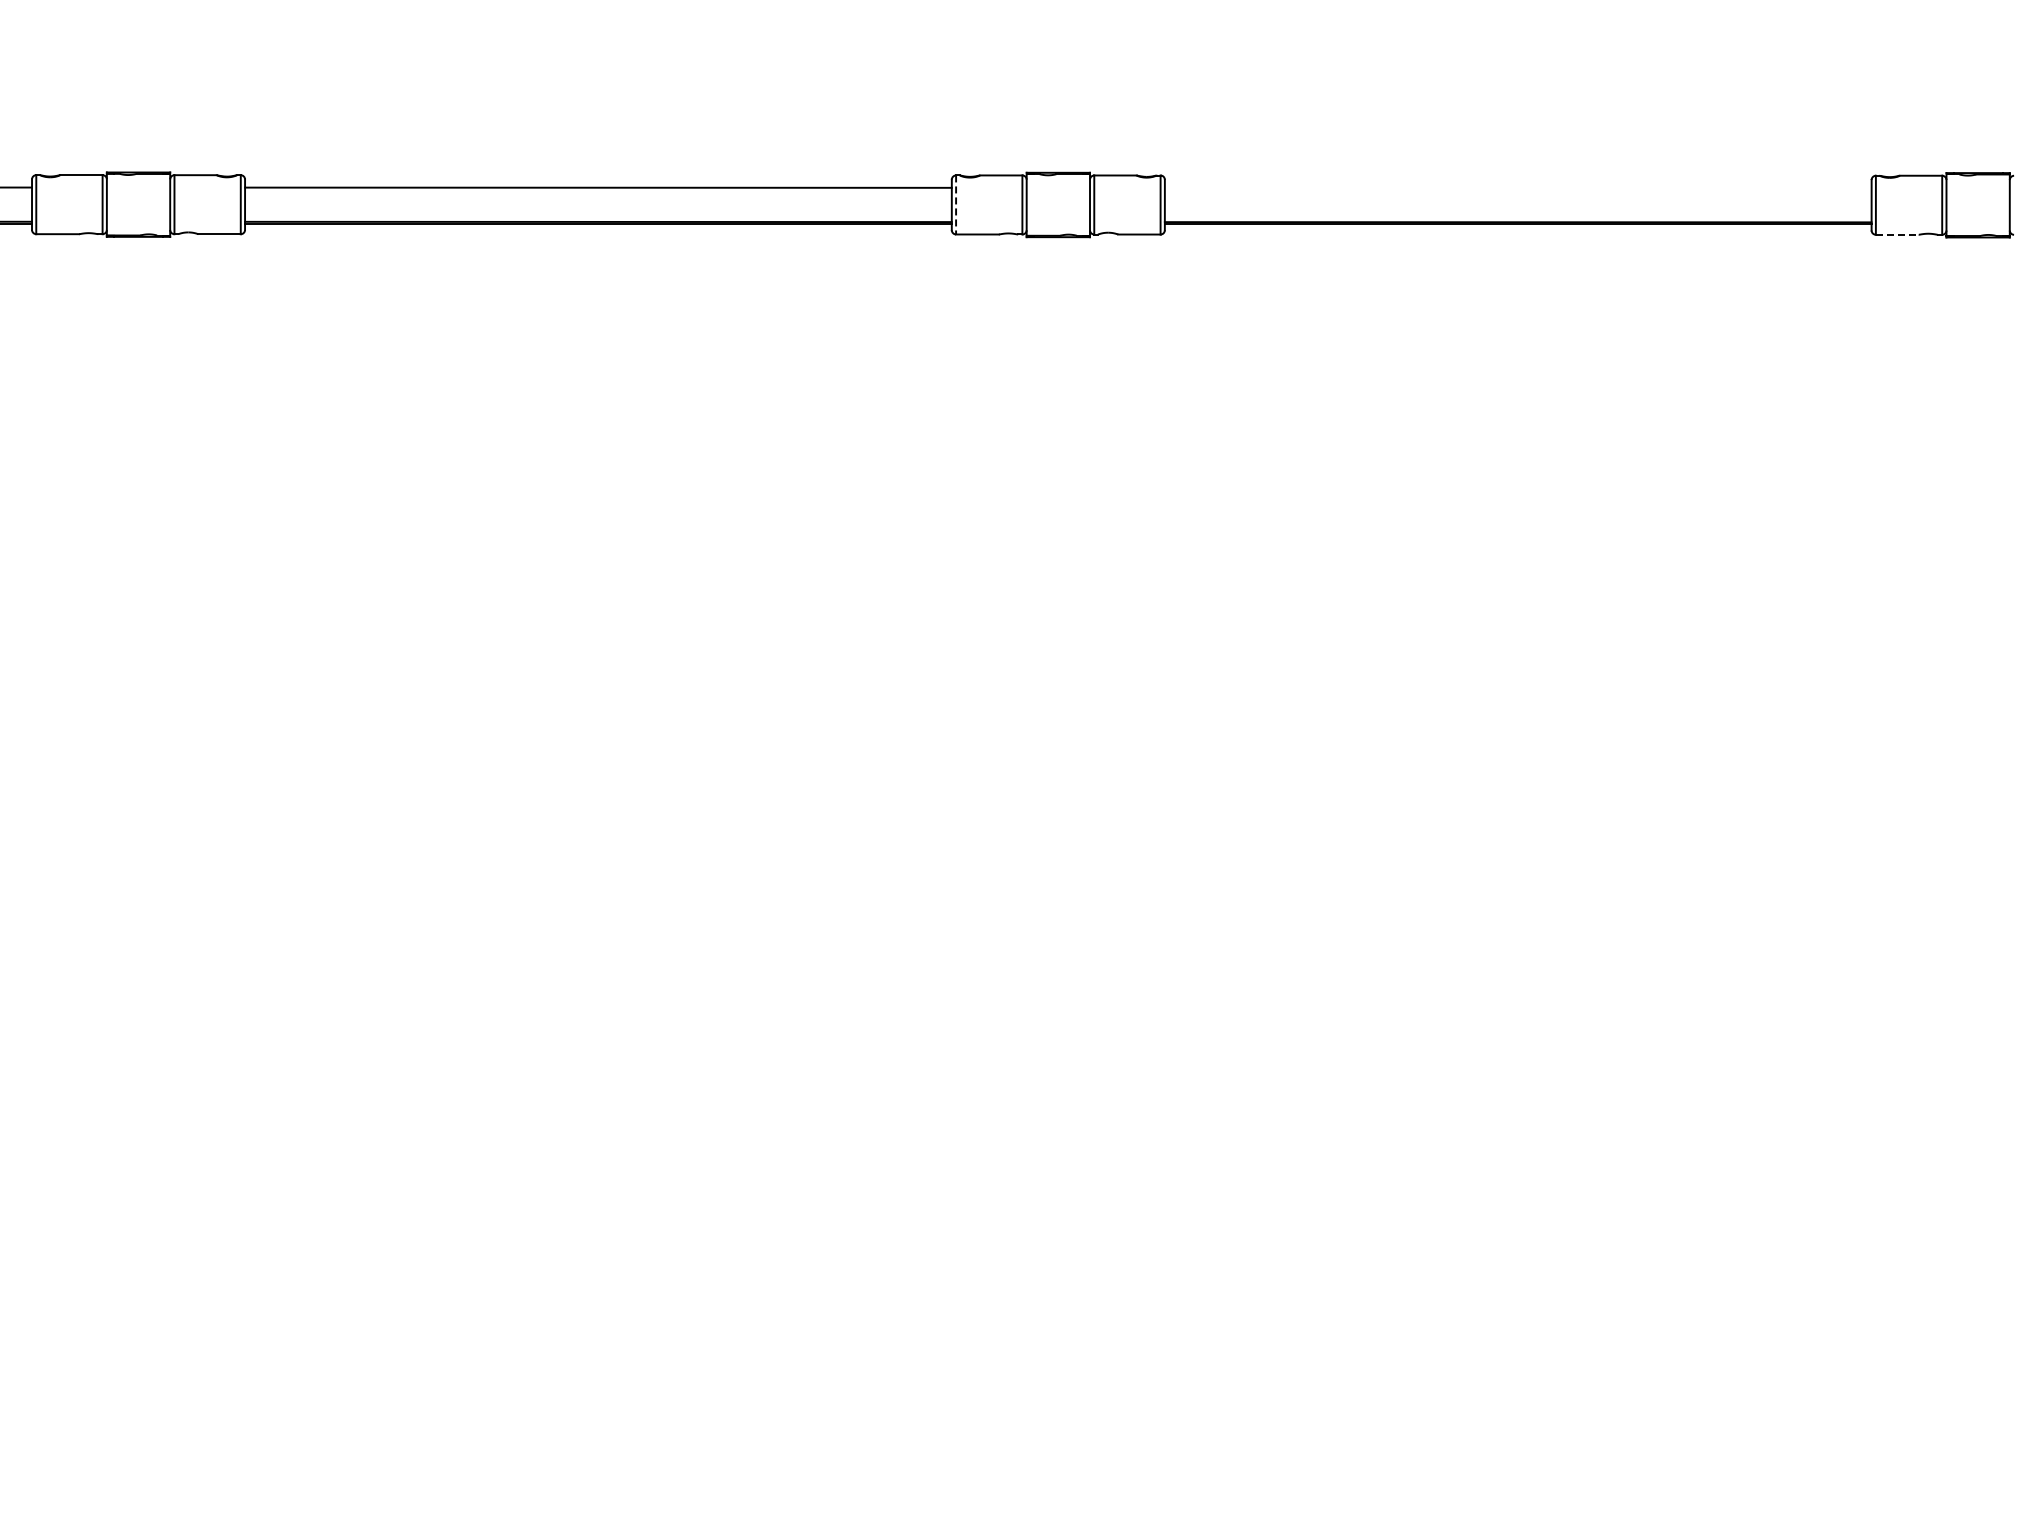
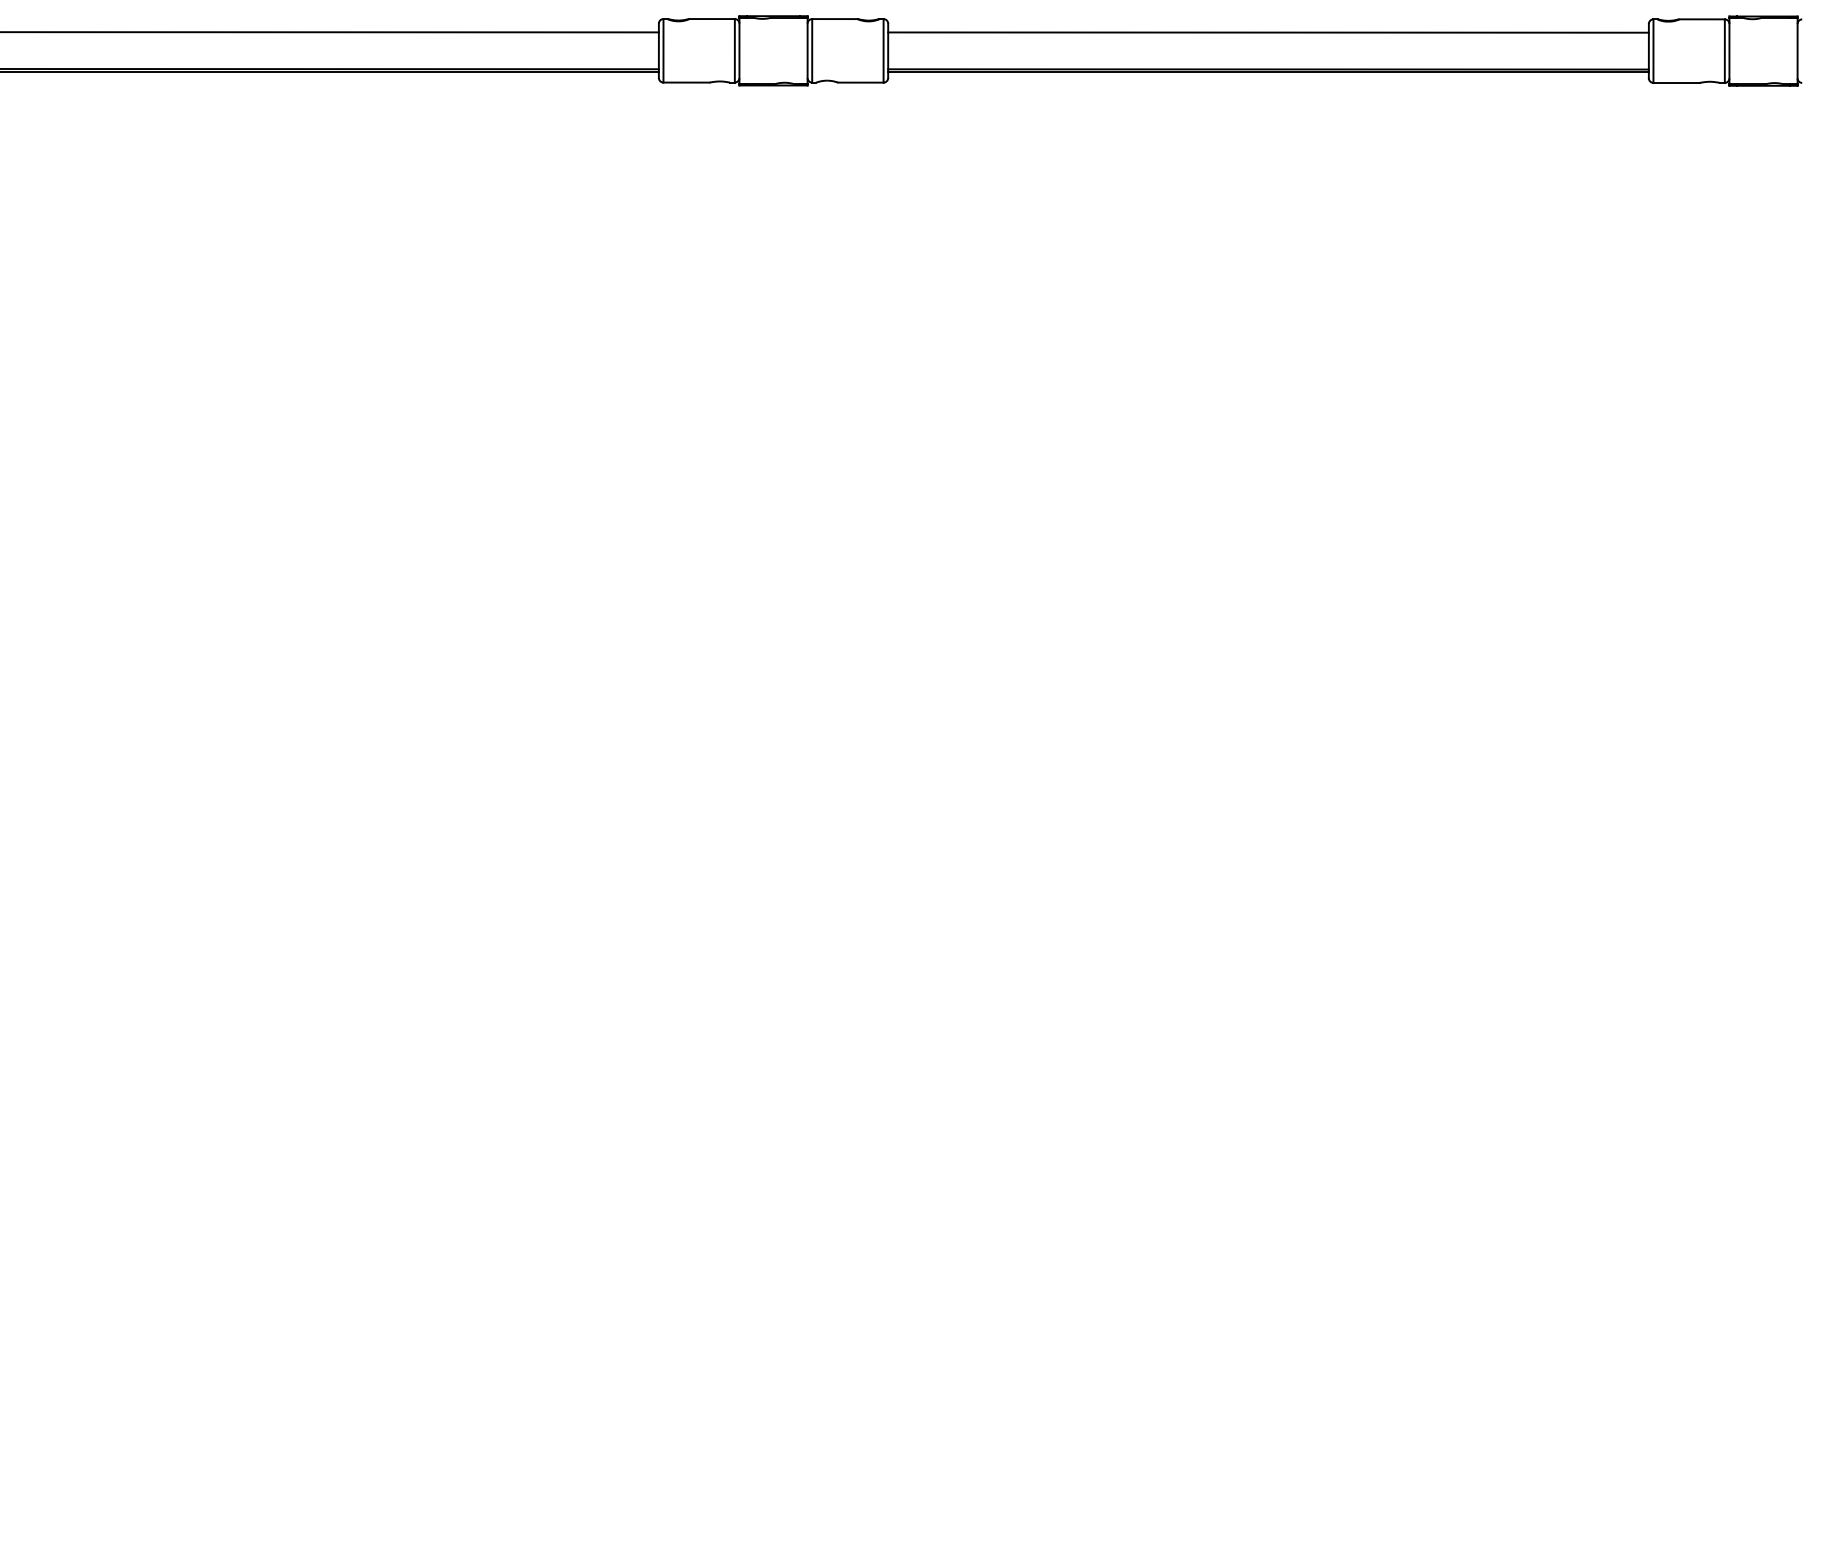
line: (1517, 187) -> (1267, 32), added
line: (956, 204) -> (663, 50), dashed -> solid
line: (1897, 234) -> (1676, 82), dashed -> solid

